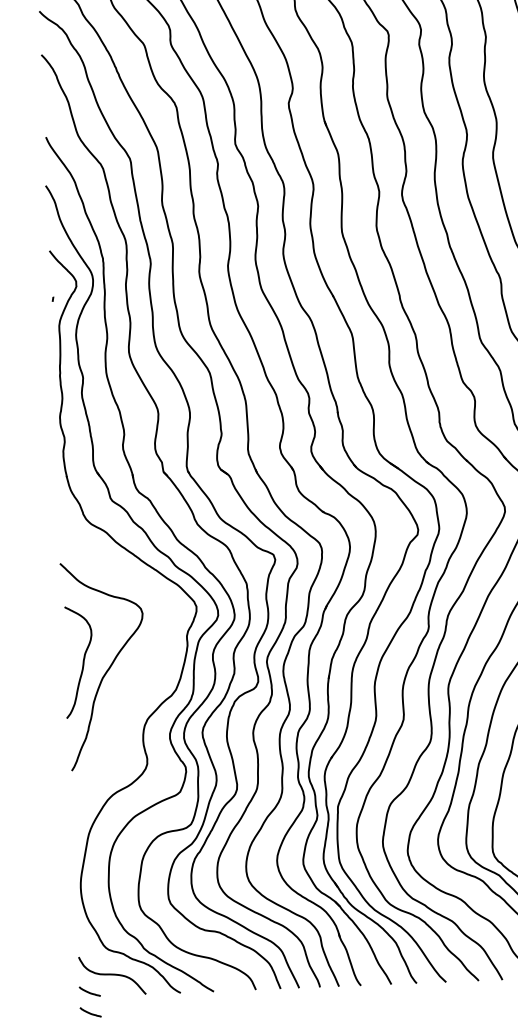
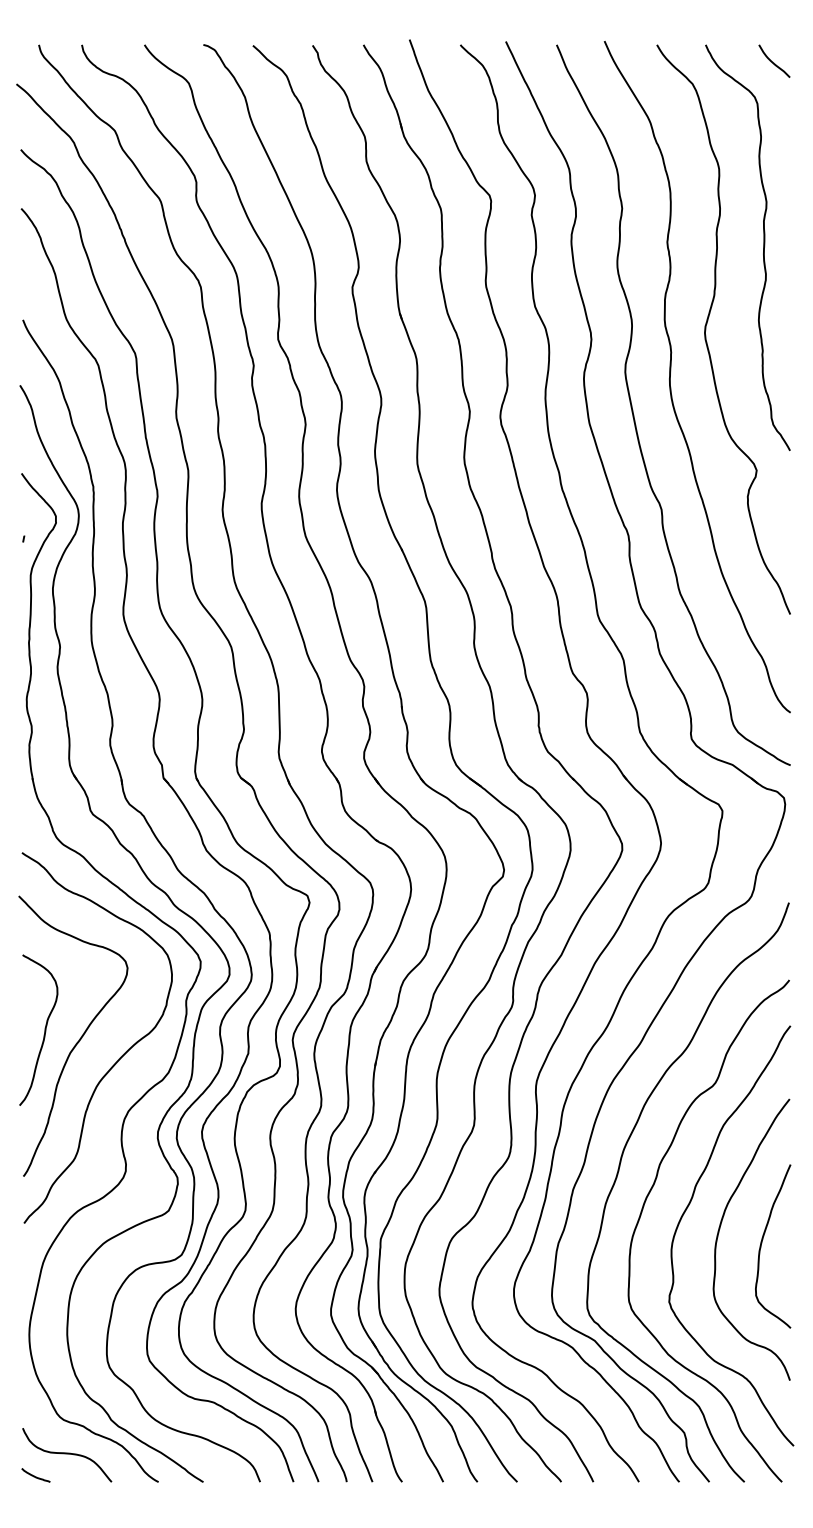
curve: (139, 680) -> (119, 1057), added
curve: (89, 1012) -> (34, 1503), removed

